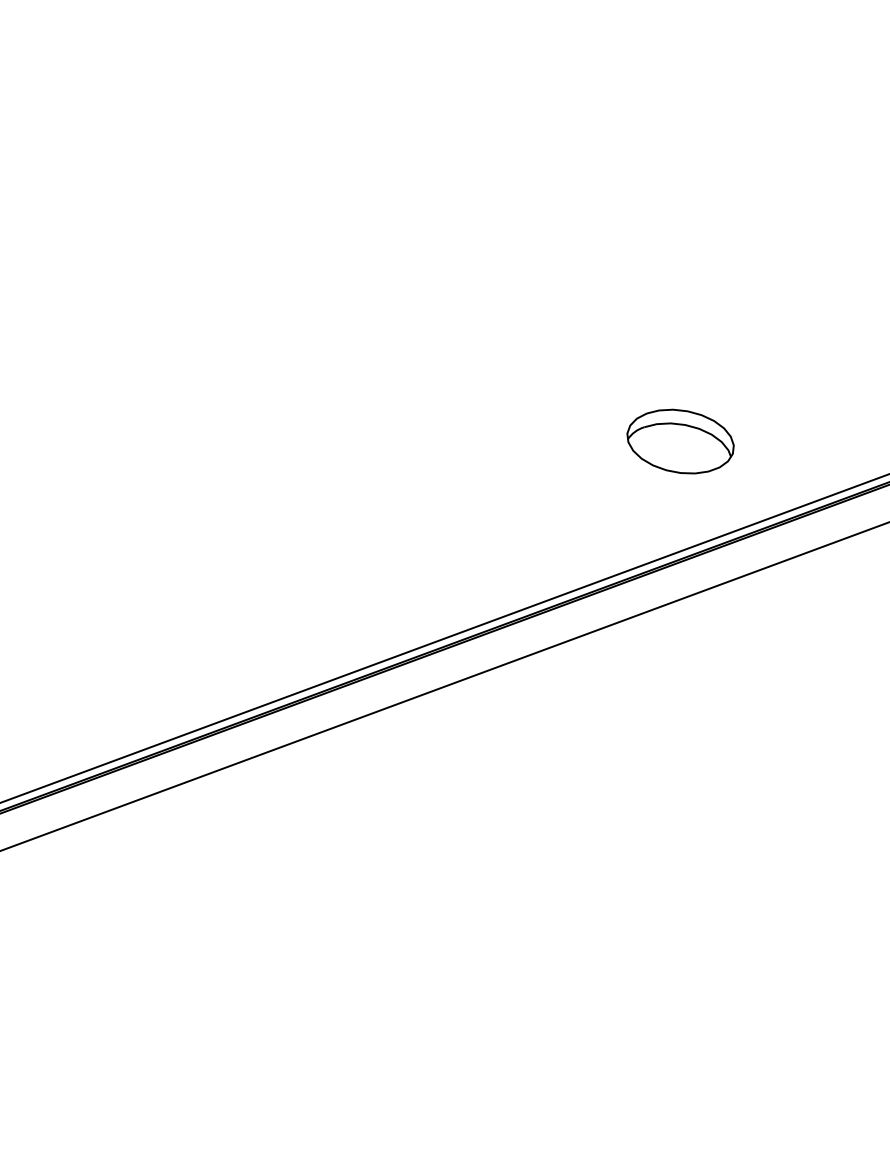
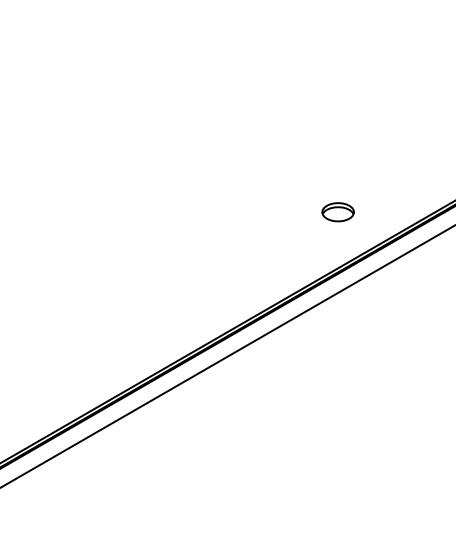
part: (678, 442) -> (337, 212), size x0.62

